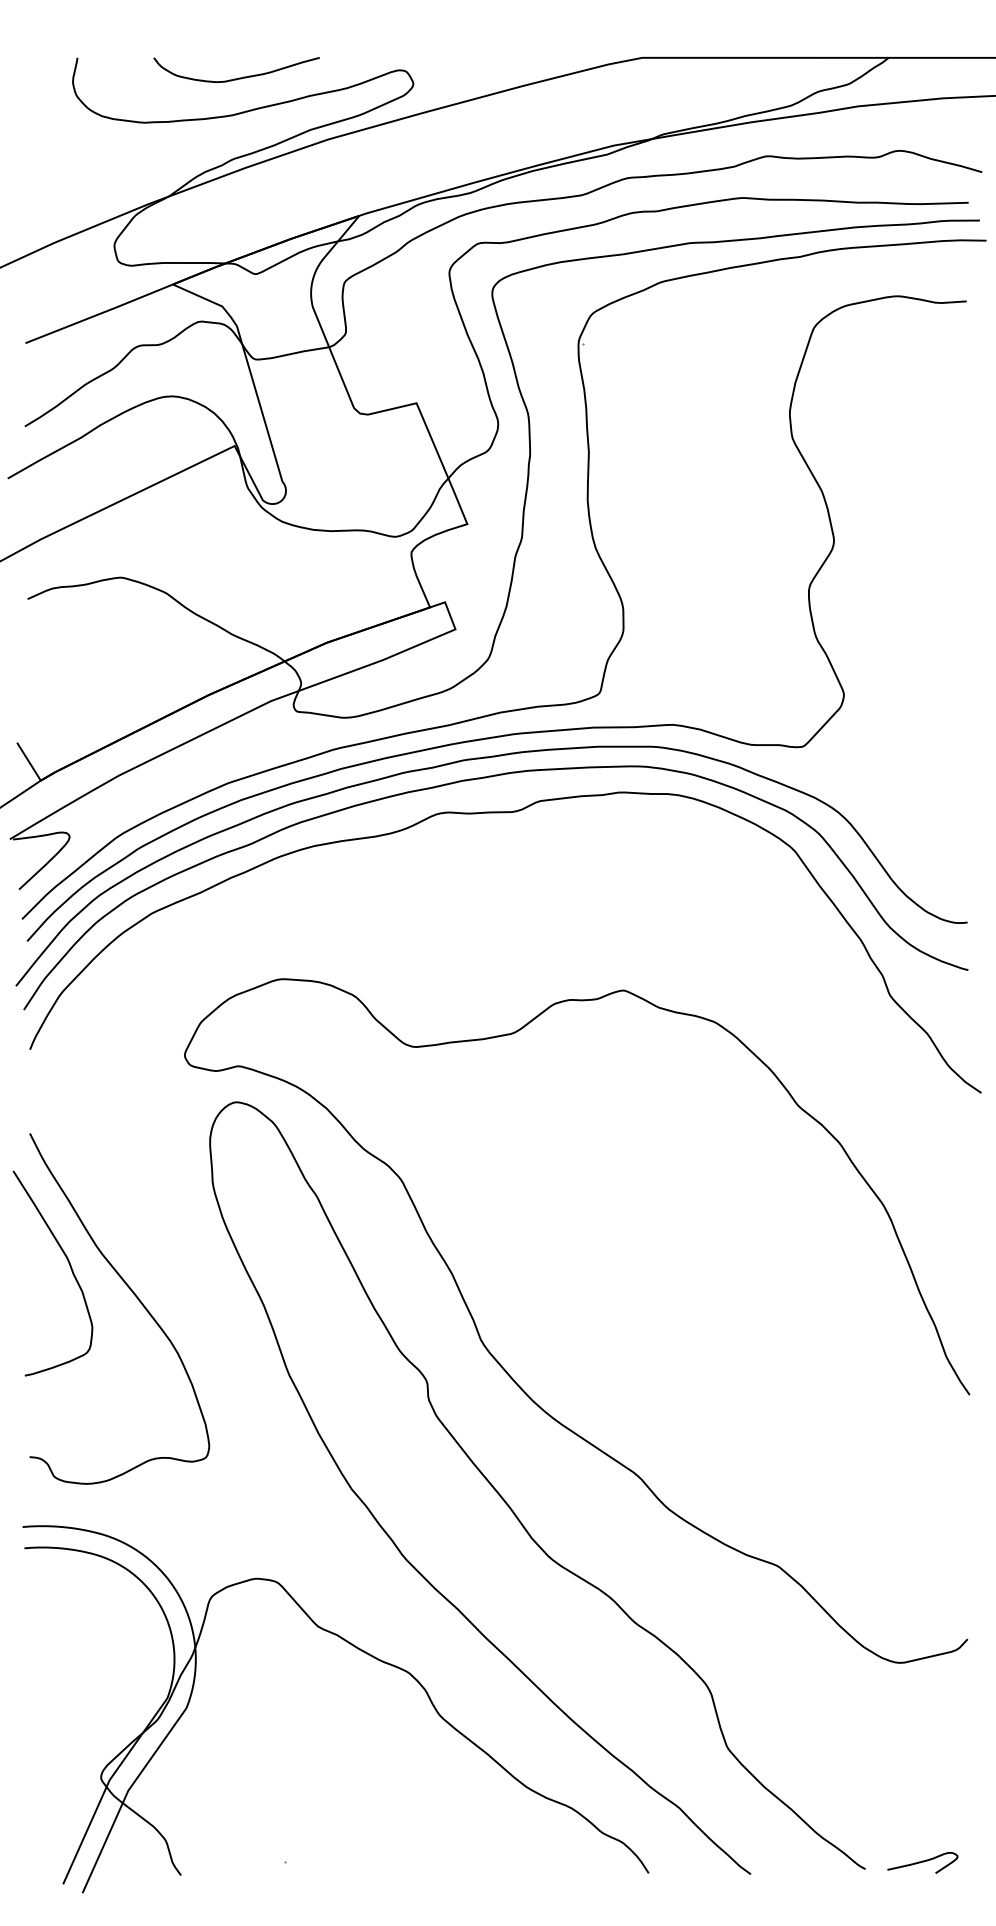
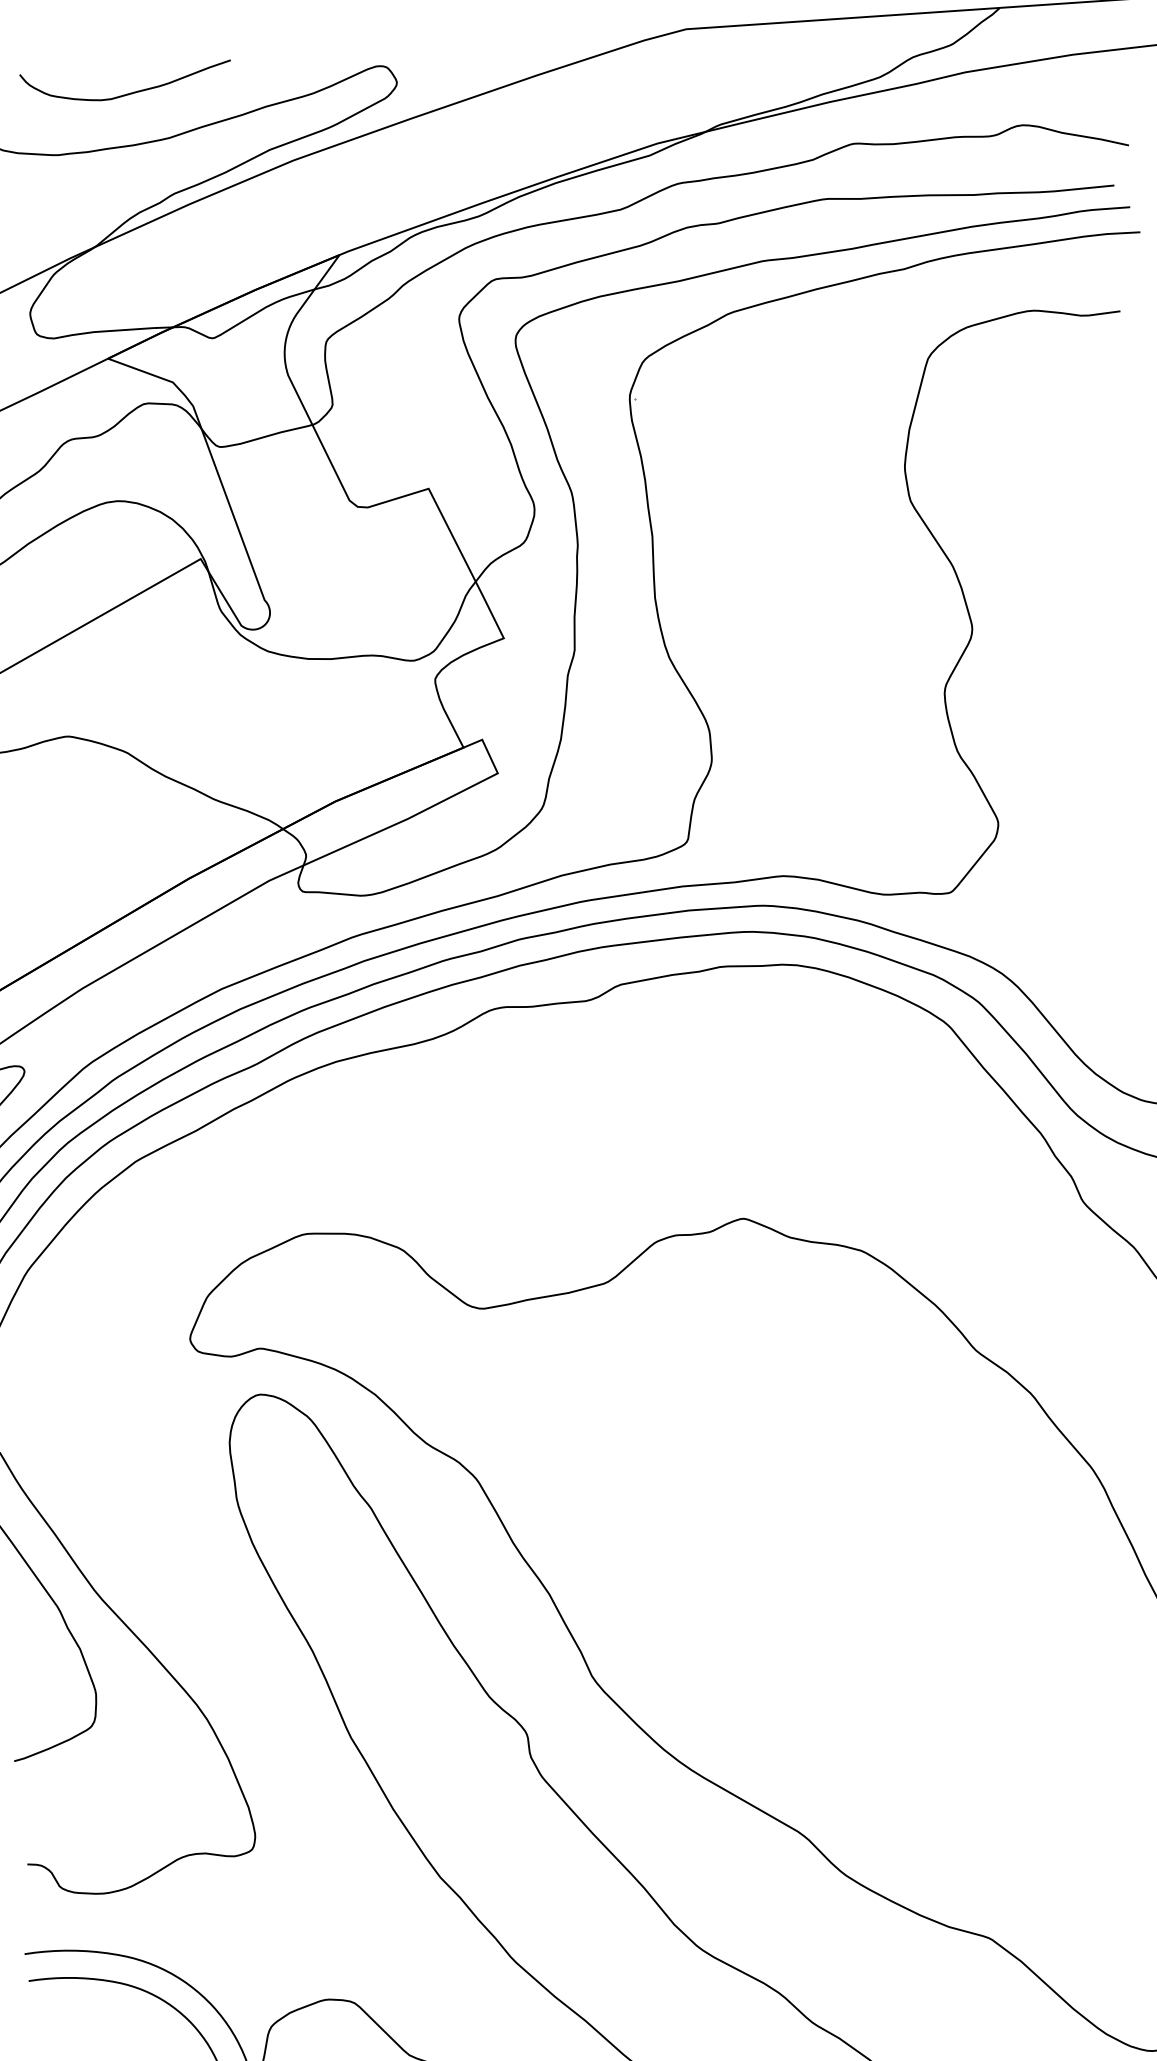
curve: (238, 77) -> (129, 92), moved

